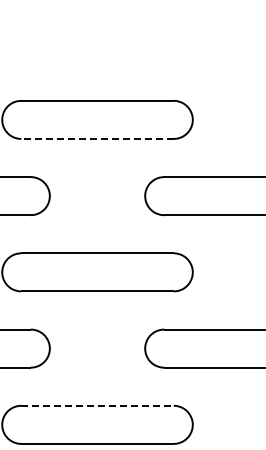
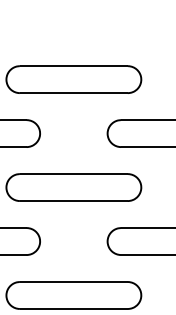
line: (97, 138) -> (73, 92), dashed -> solid
line: (98, 405) -> (74, 281), dashed -> solid

